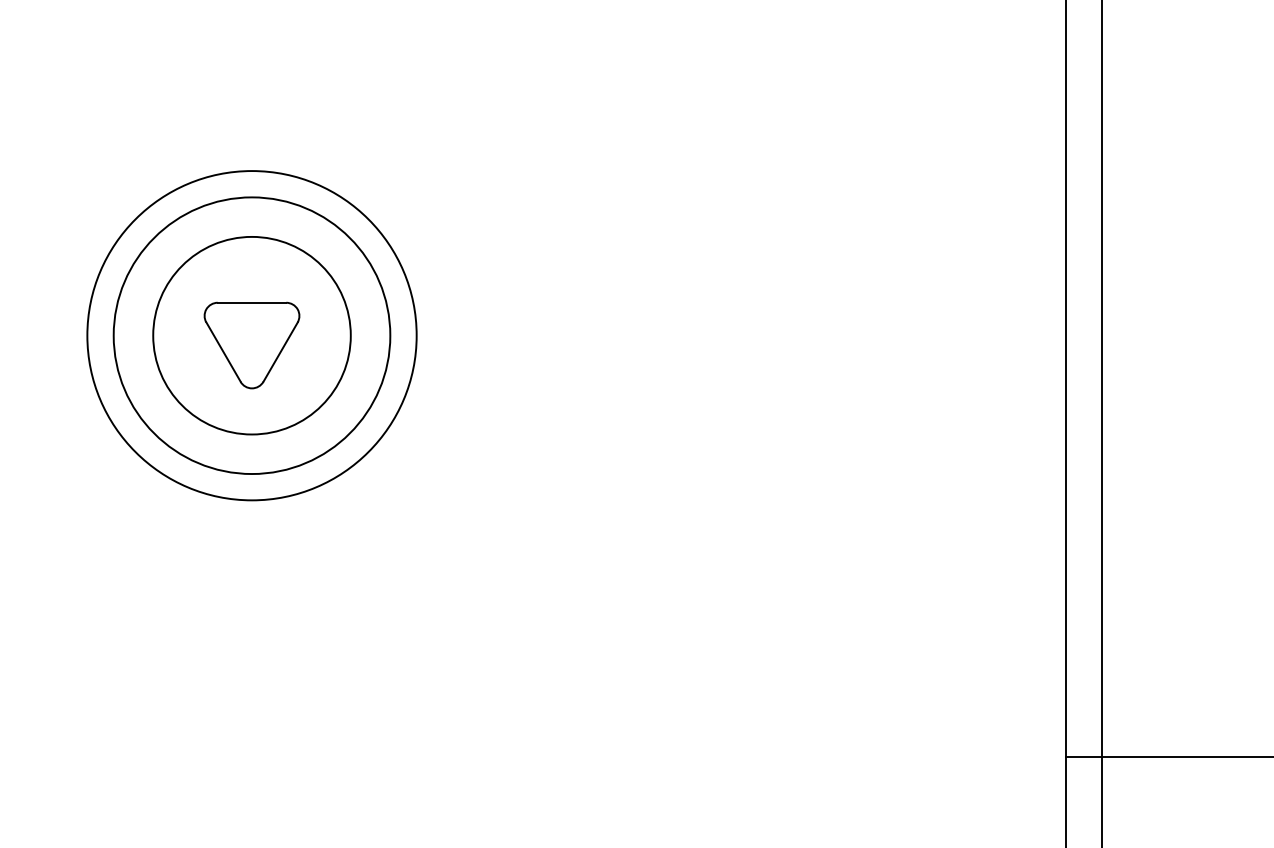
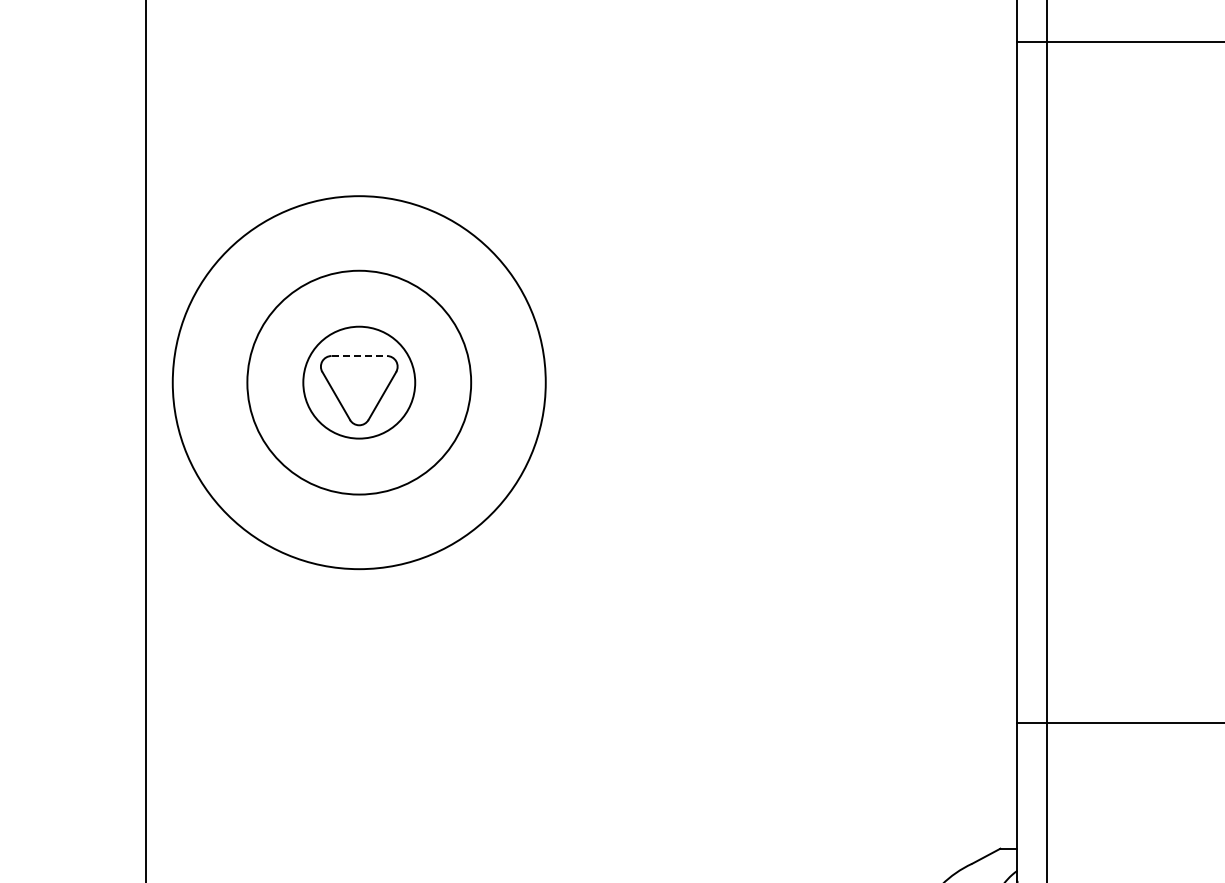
line: (252, 303) -> (359, 356), solid -> dashed
circle: (252, 335) -> (359, 382), size x0.7
circle: (252, 335) -> (359, 382), size x1.4

